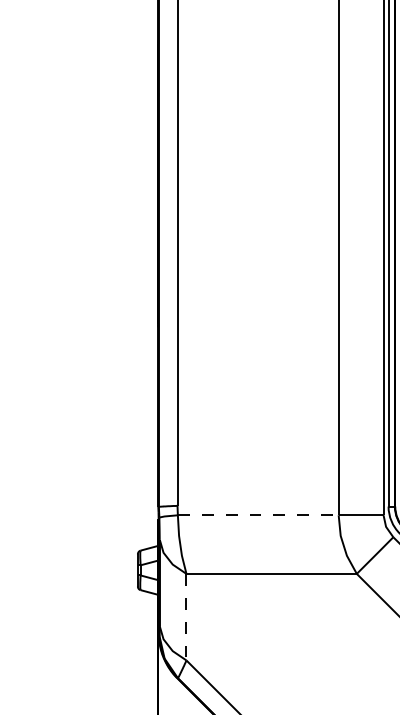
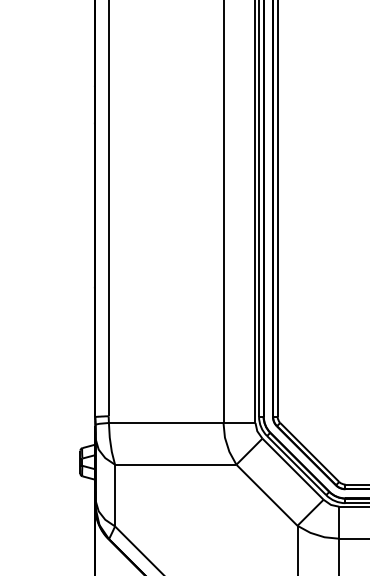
line: (258, 514) -> (166, 422), dashed -> solid
line: (187, 617) -> (115, 495), dashed -> solid

